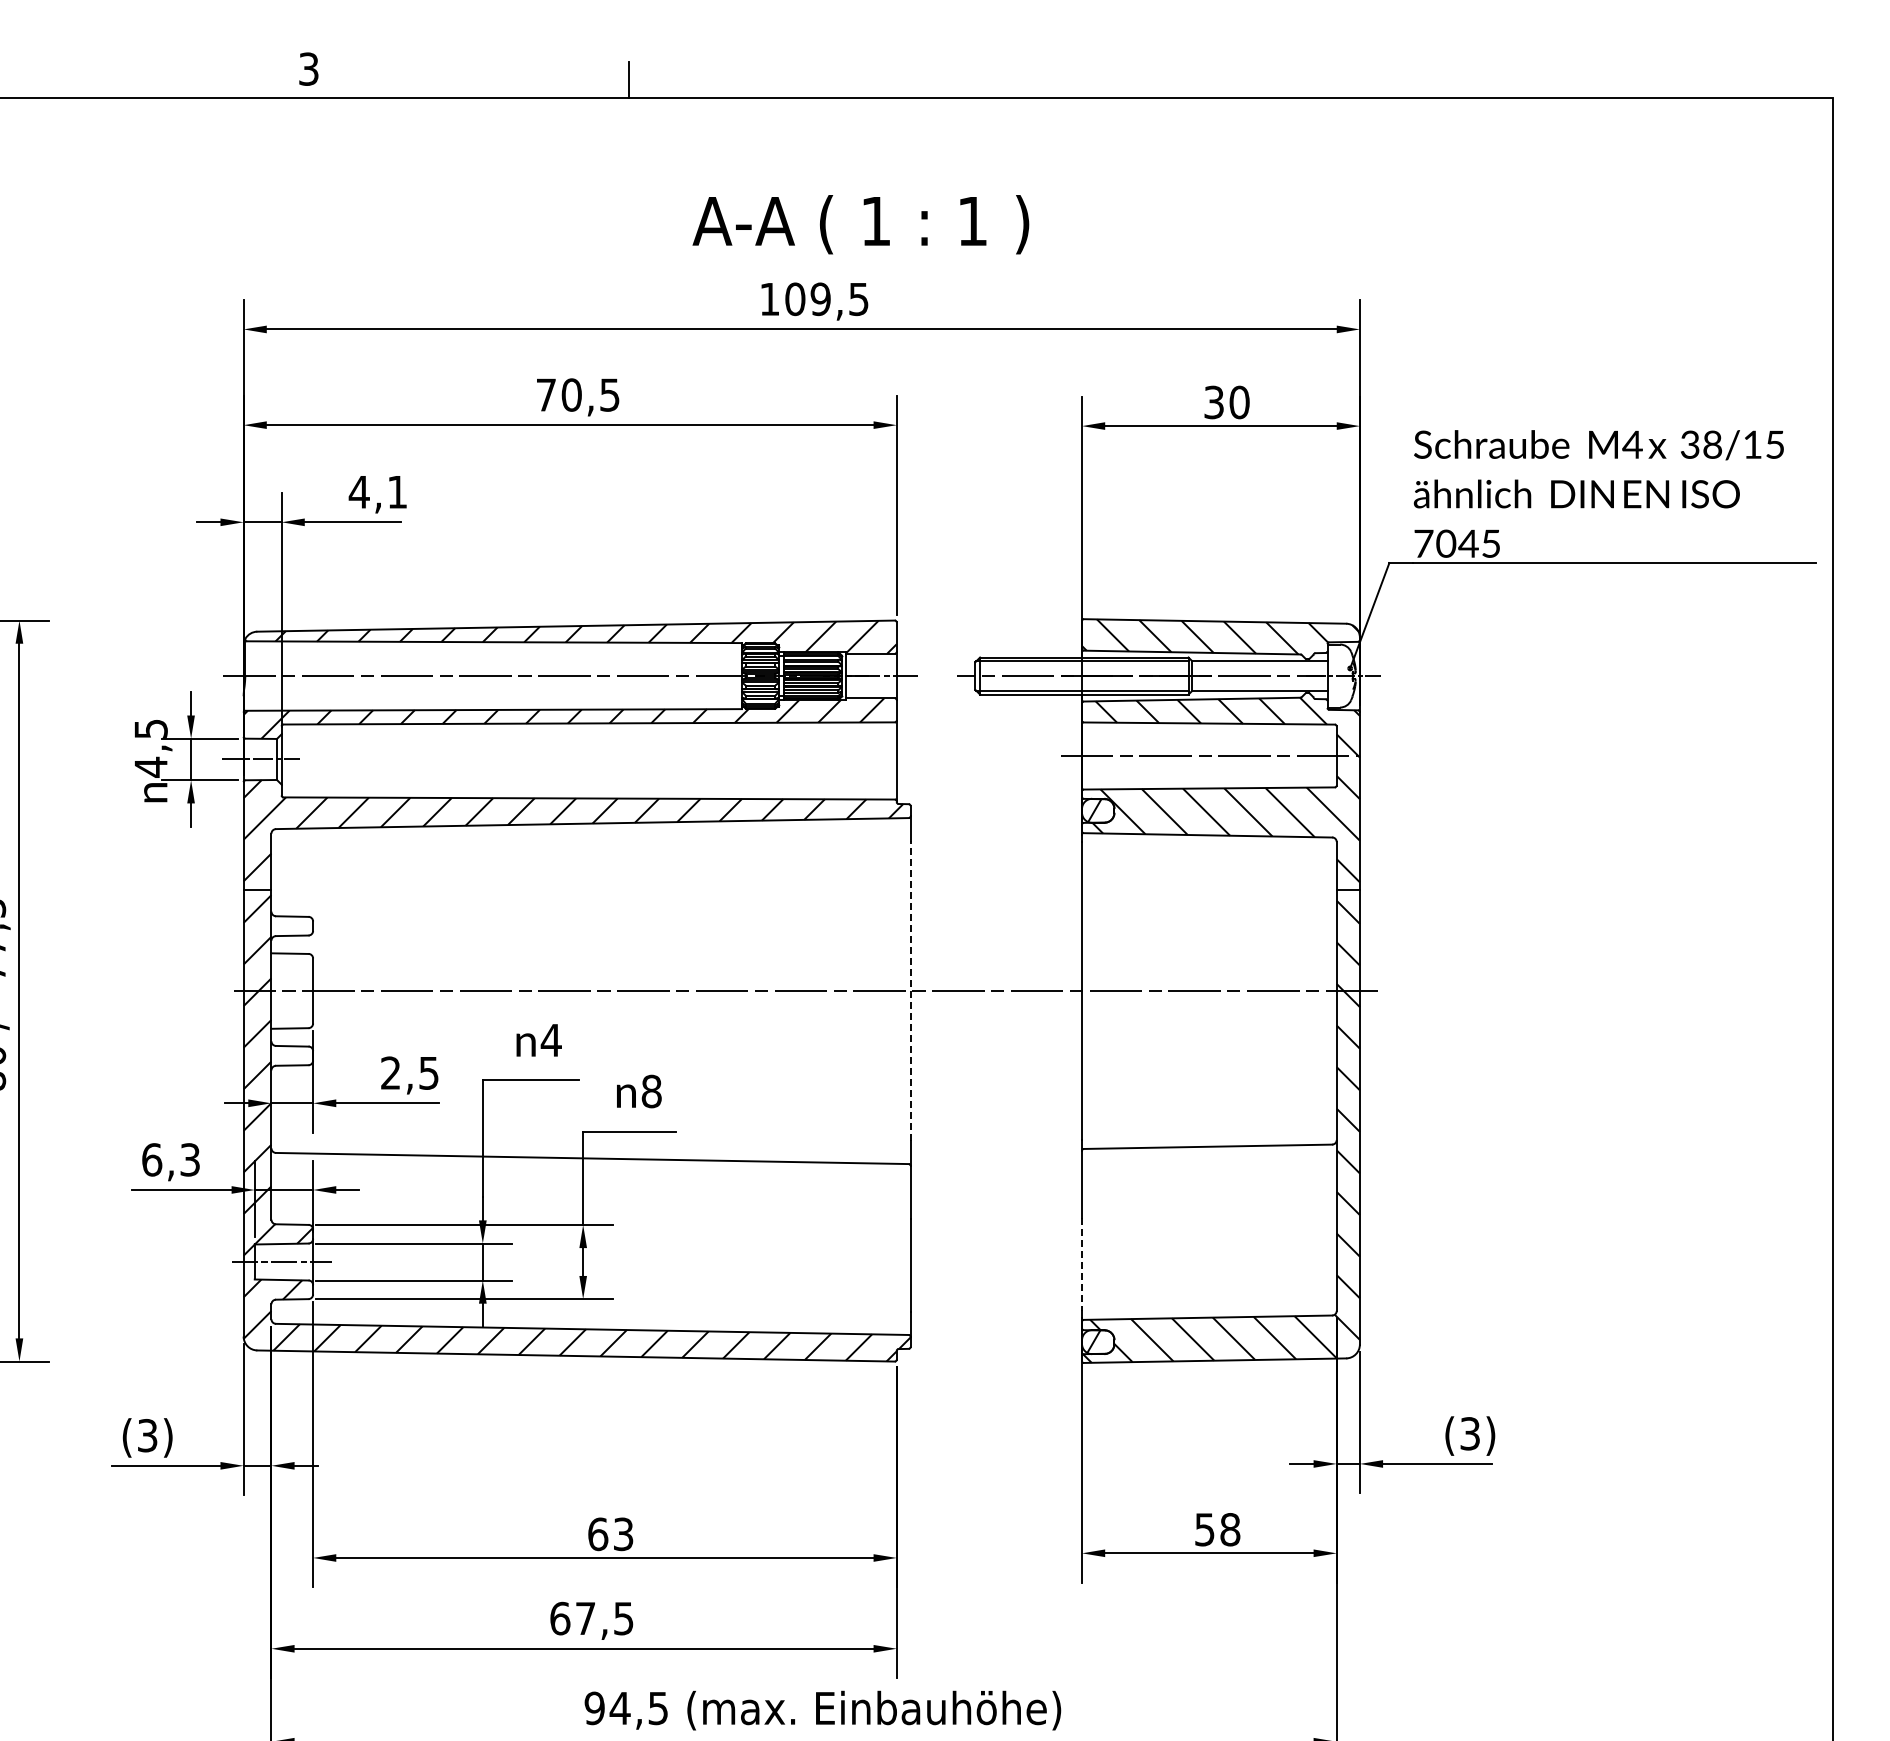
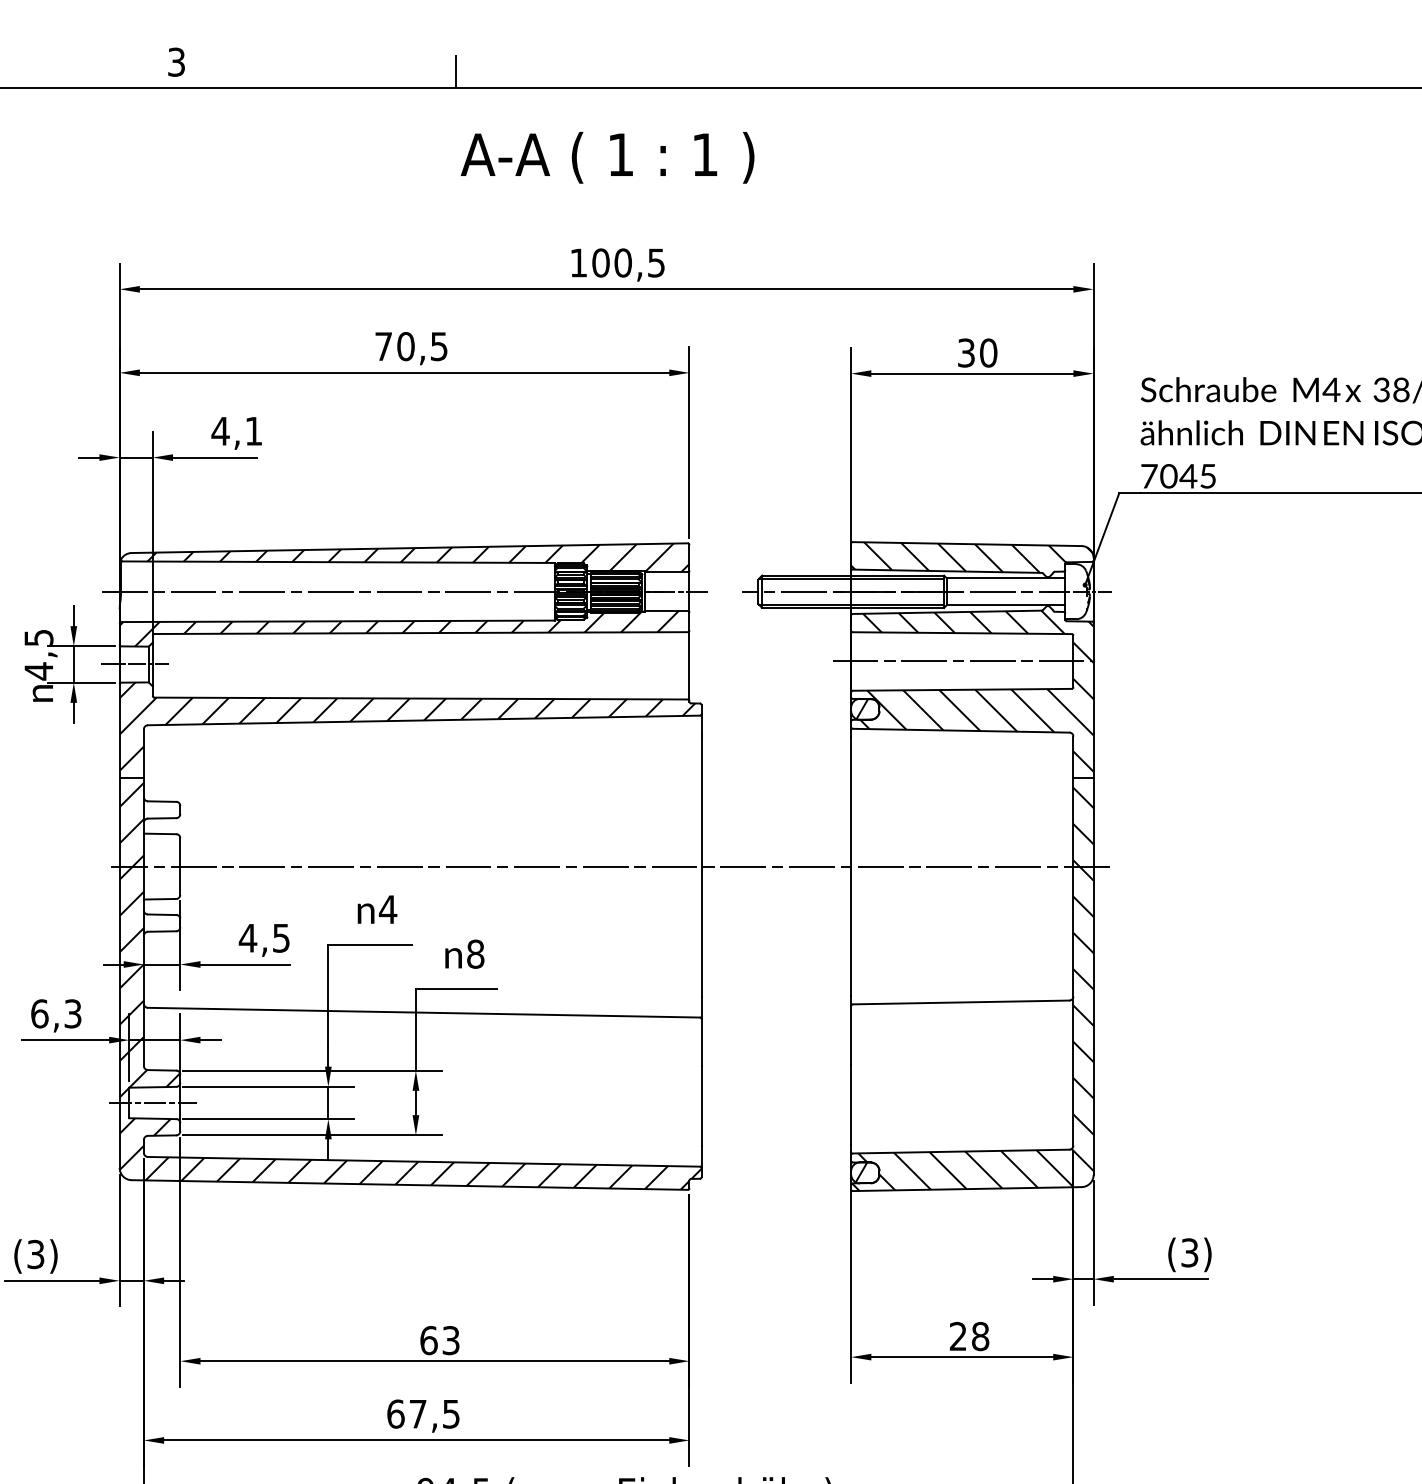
text: (860, 224) -> (607, 157), moved
text: (820, 299) -> (622, 263), 109,5 -> 100,5
line: (910, 991) -> (701, 866), dashed -> solid
text: (390, 1072) -> (247, 937), 2,5 -> 4,5
line: (1082, 1265) -> (851, 1106), dashed -> solid
text: (1204, 1529) -> (958, 1336), 58 -> 28

